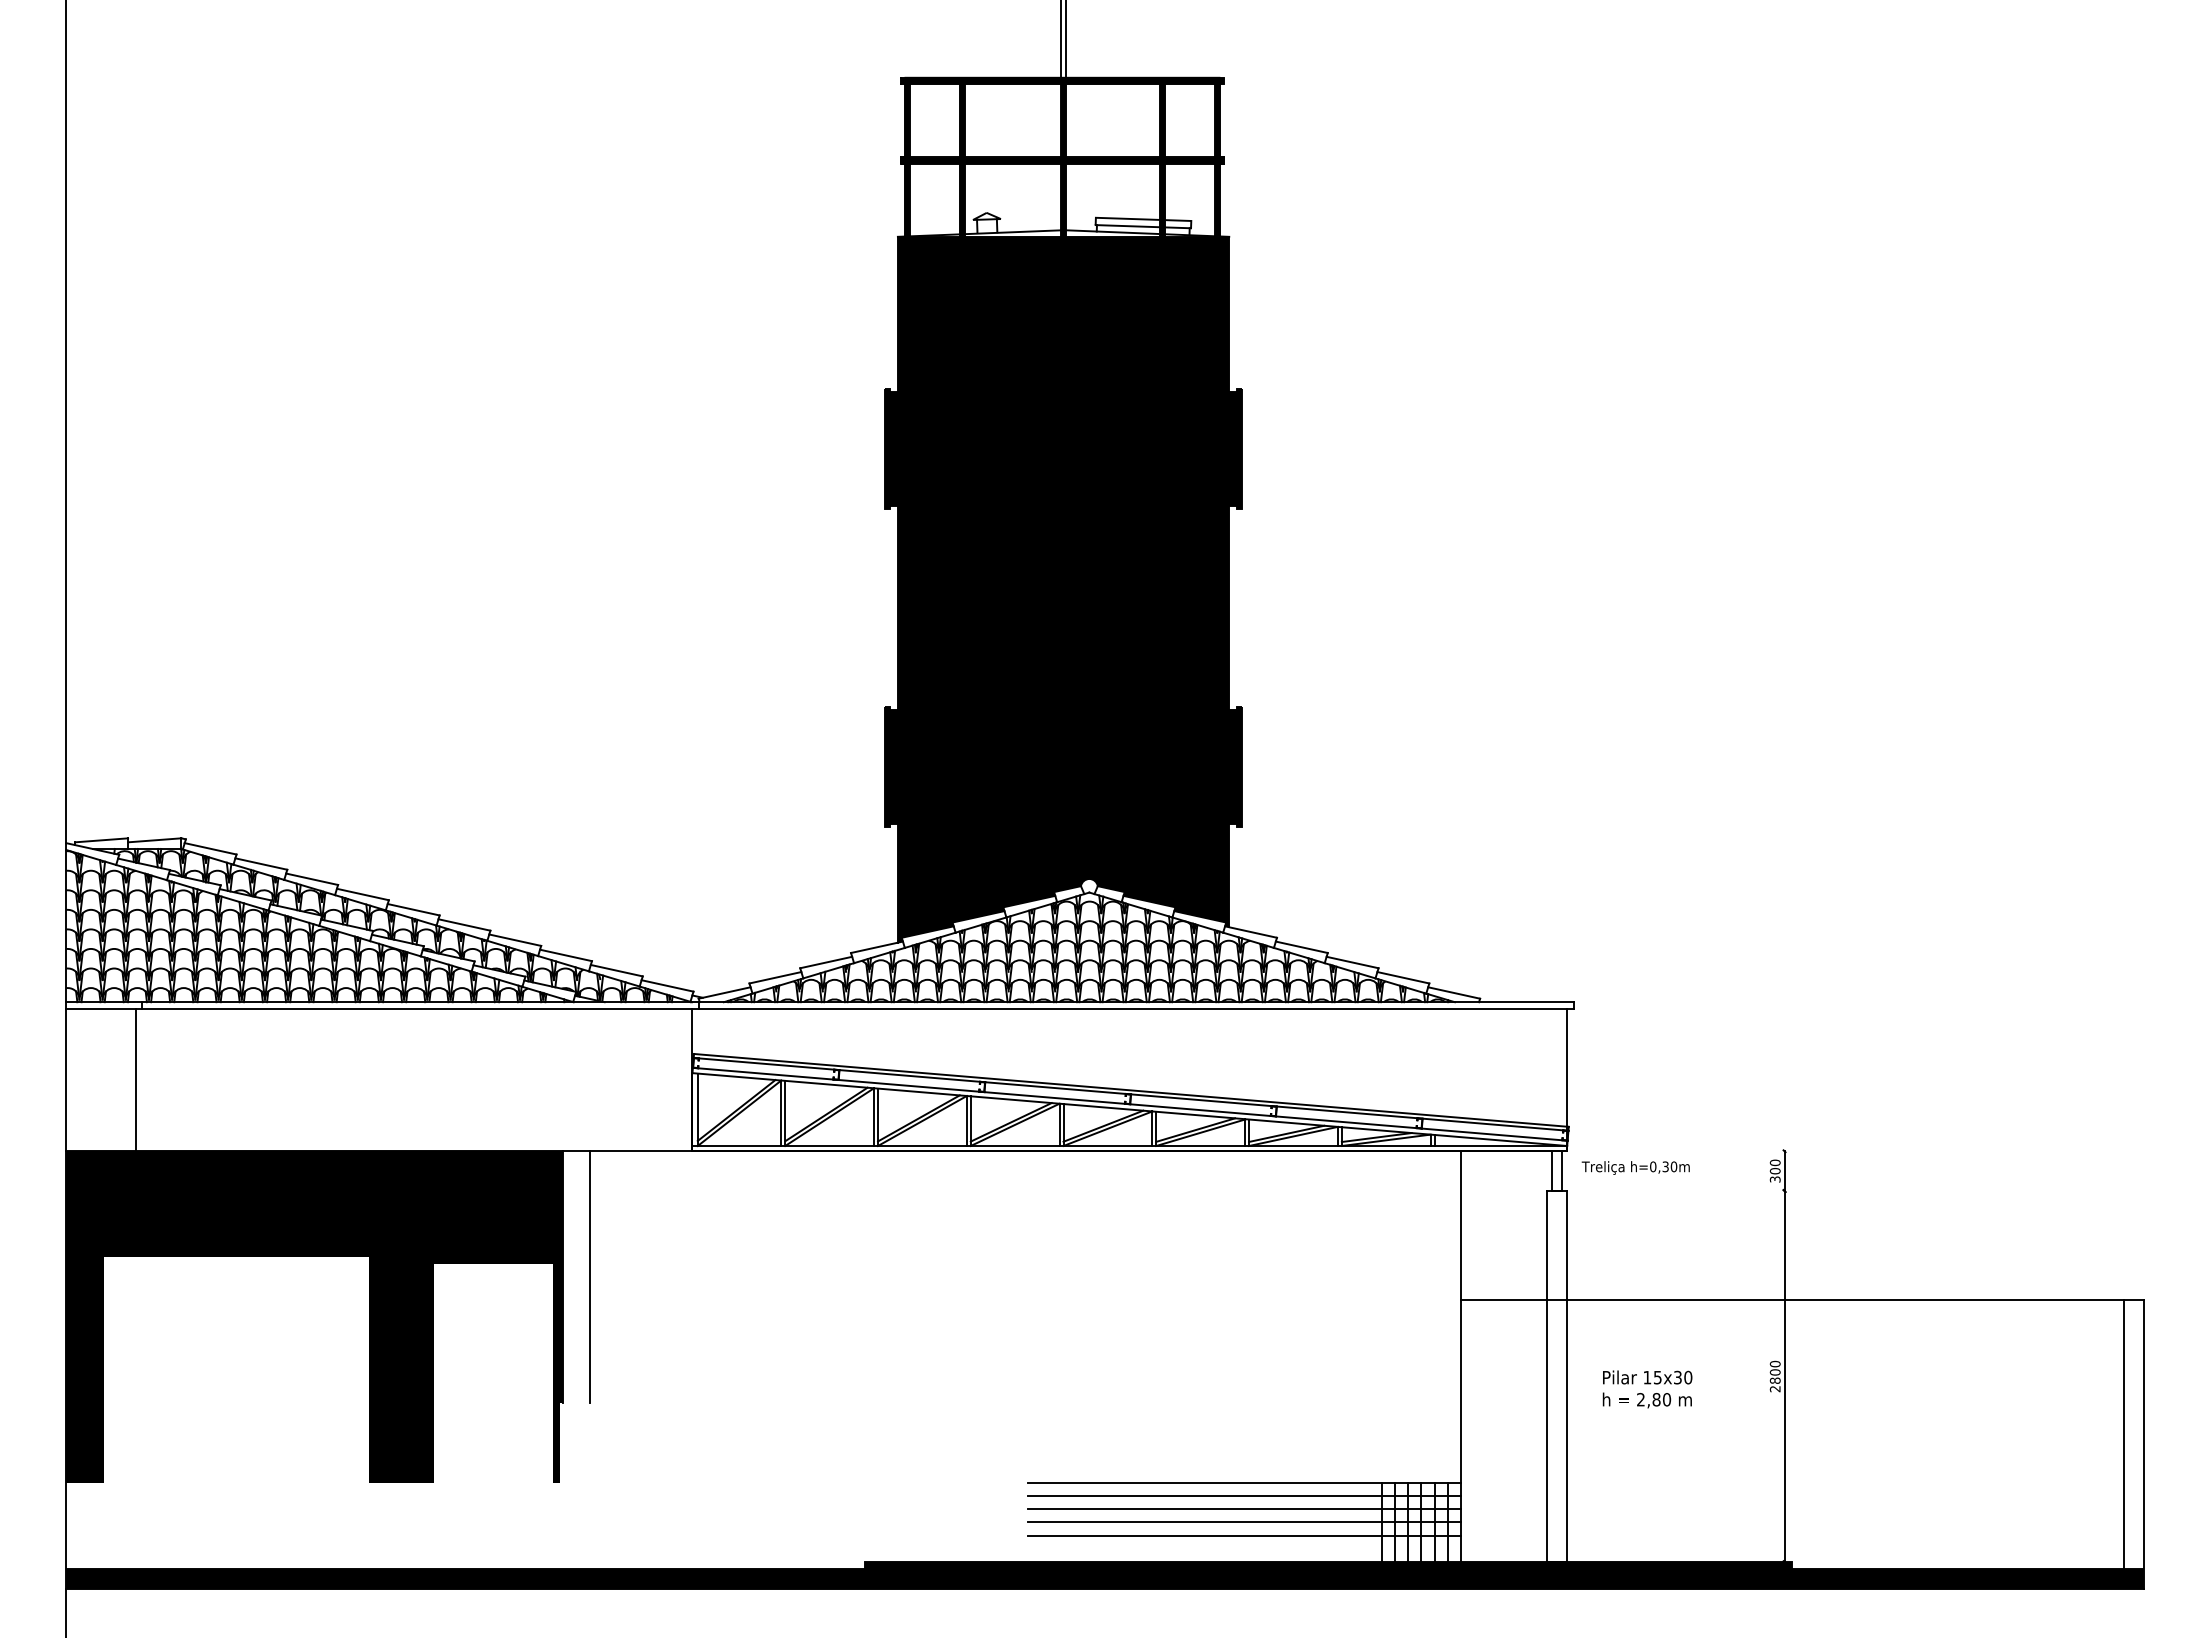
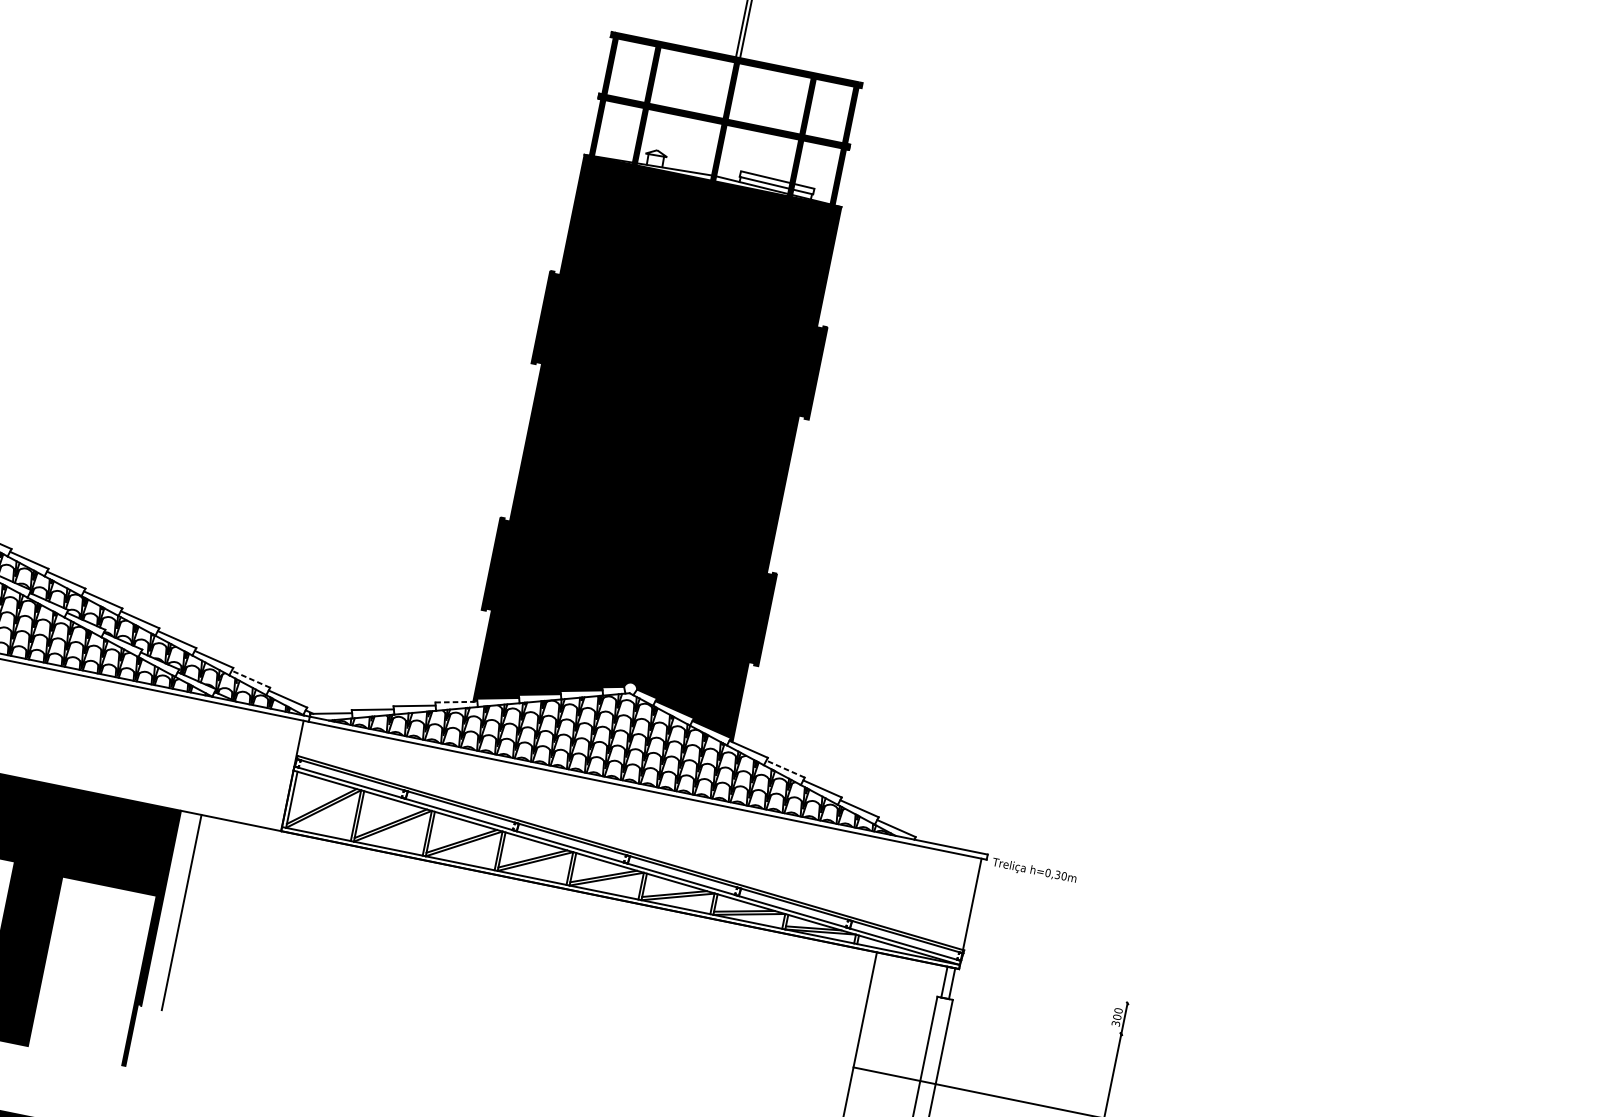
line: (876, 947) -> (455, 702), solid -> dashed
line: (1301, 947) -> (785, 769), solid -> dashed
line: (616, 970) -> (250, 679), solid -> dashed
text: (1635, 1167) -> (1034, 870), moved

